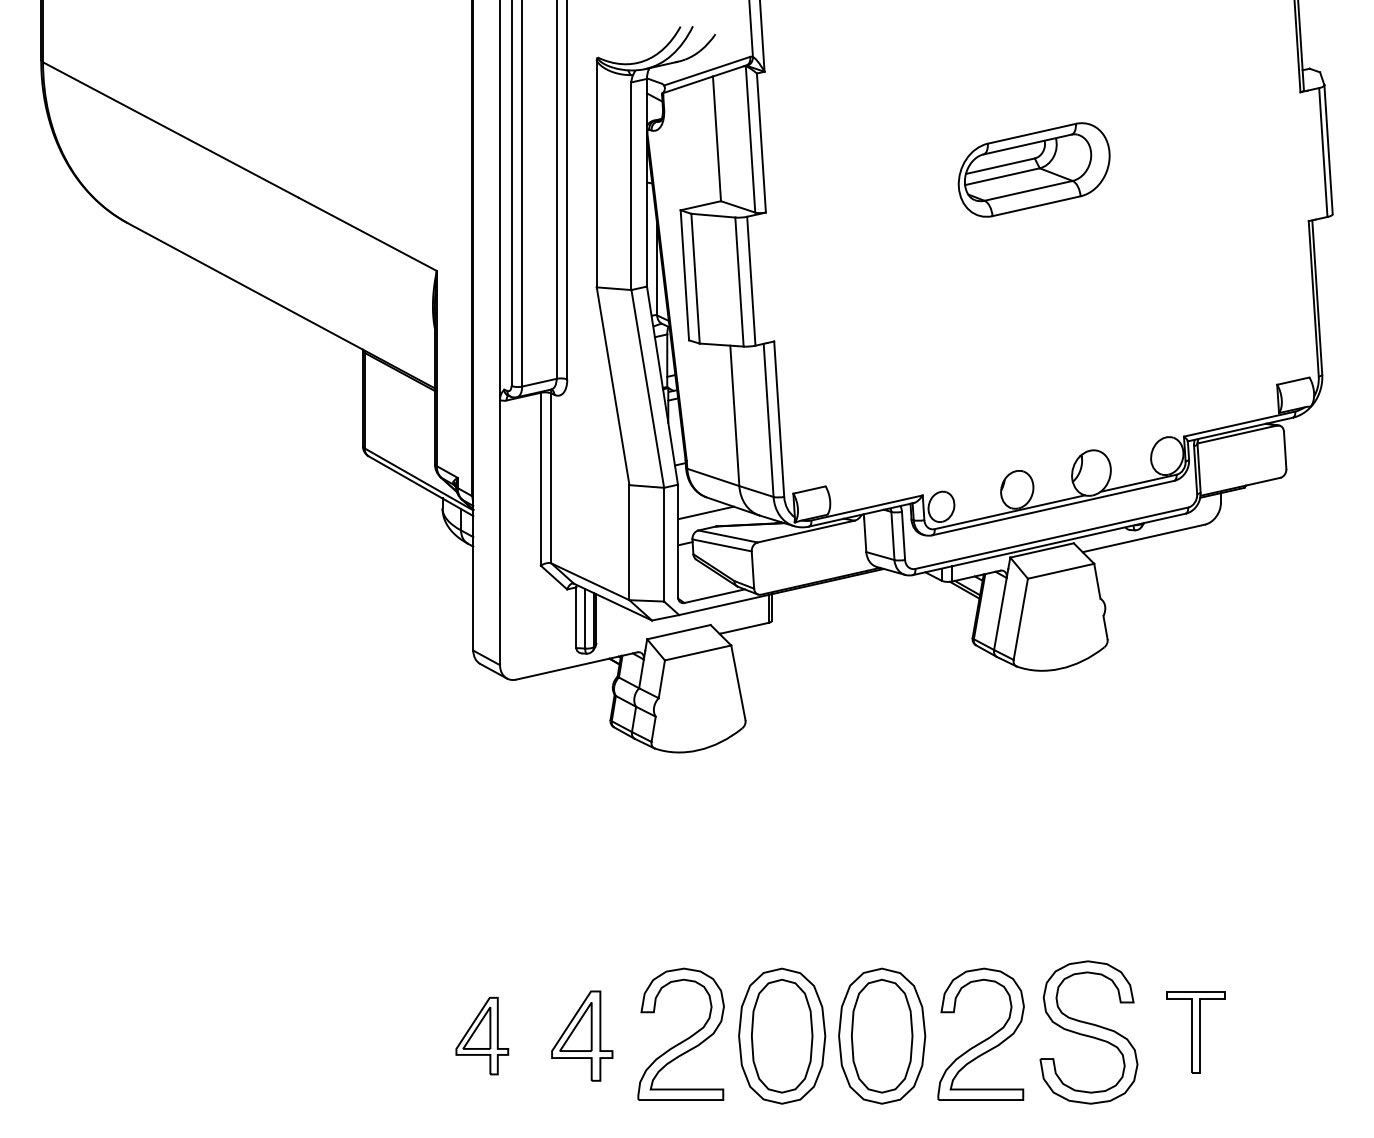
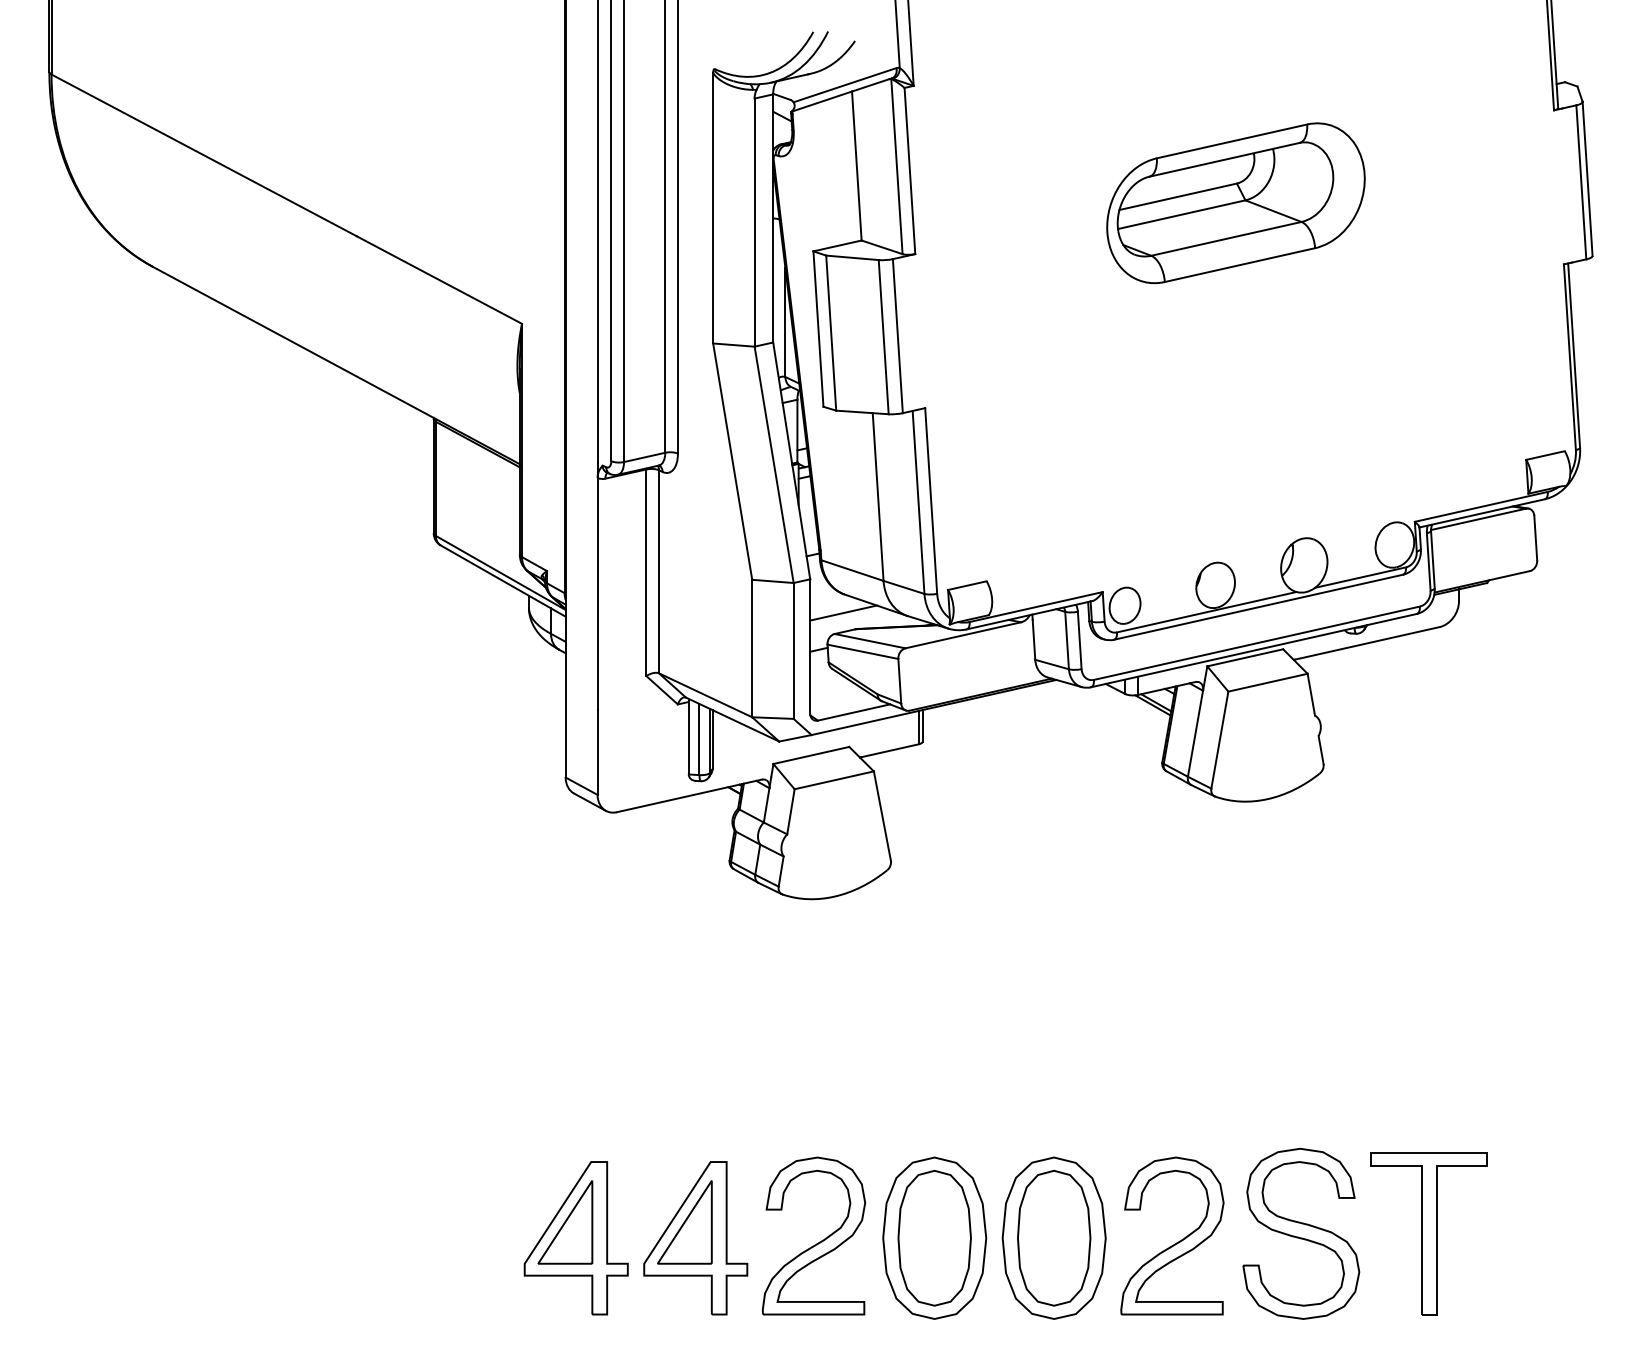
part: (1033, 169) -> (1235, 202), size x1.43
part: (1195, 1032) -> (1428, 1233), size x1.67
part: (482, 1035) -> (576, 1237), size x1.67
part: (582, 1035) -> (696, 1237), size x1.43

